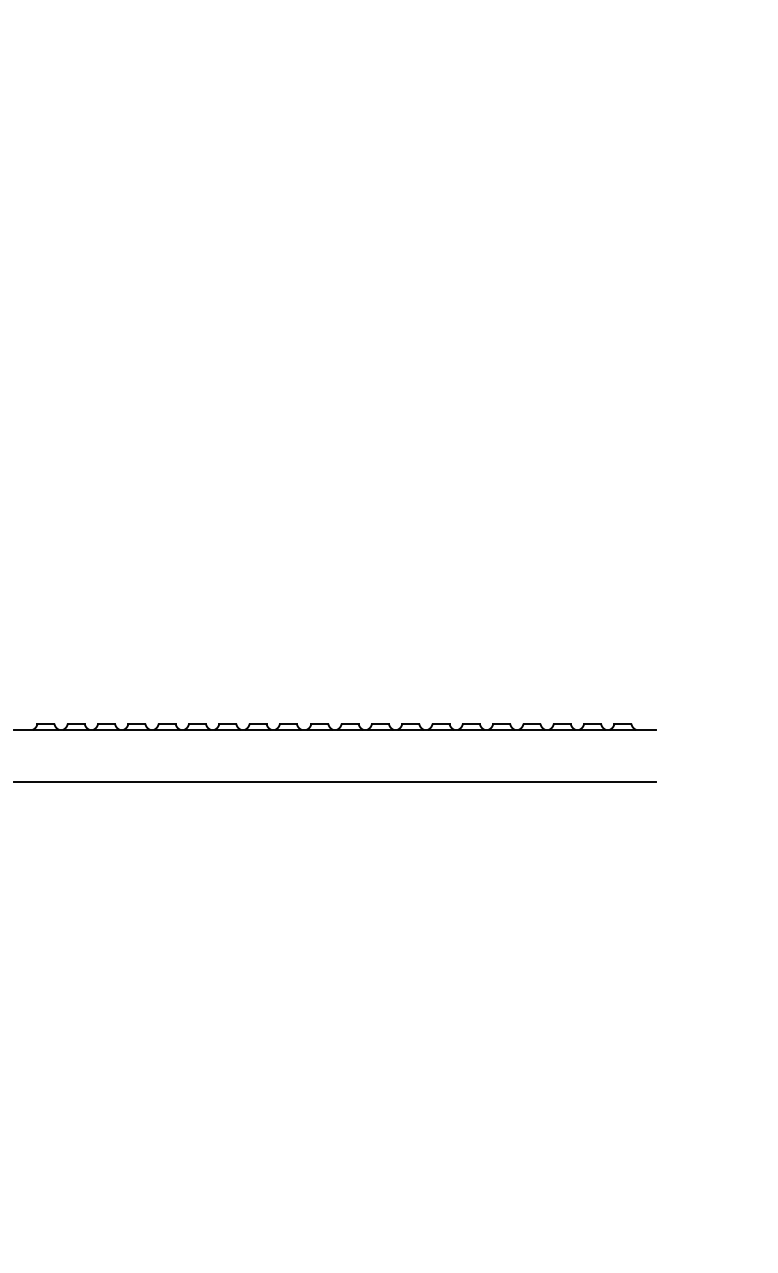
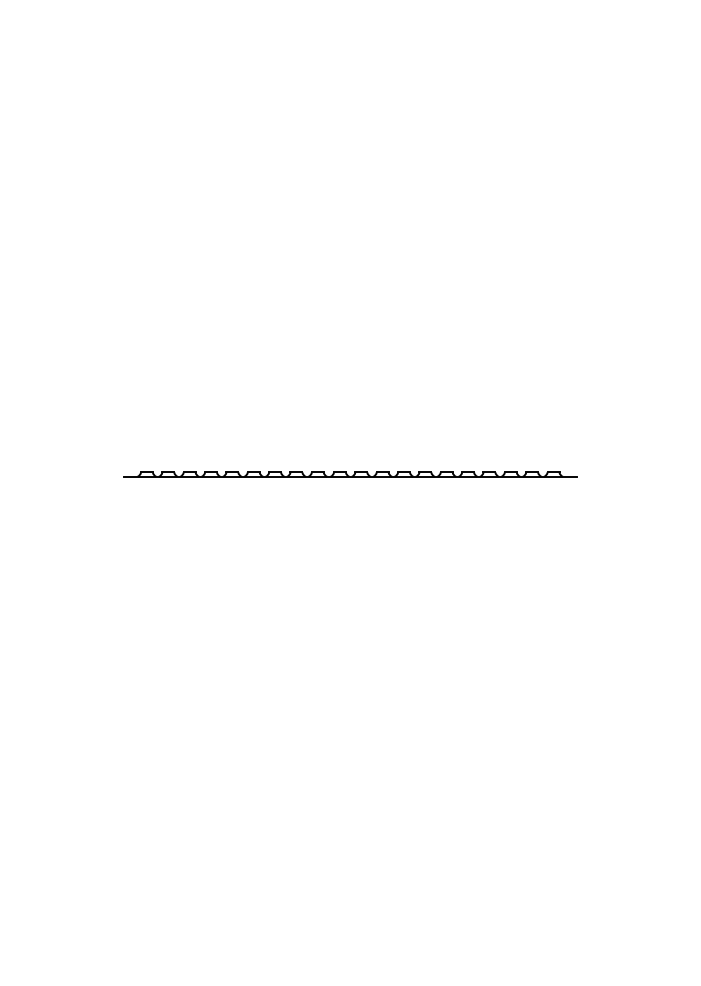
line: (334, 782) -> (350, 513), removed

